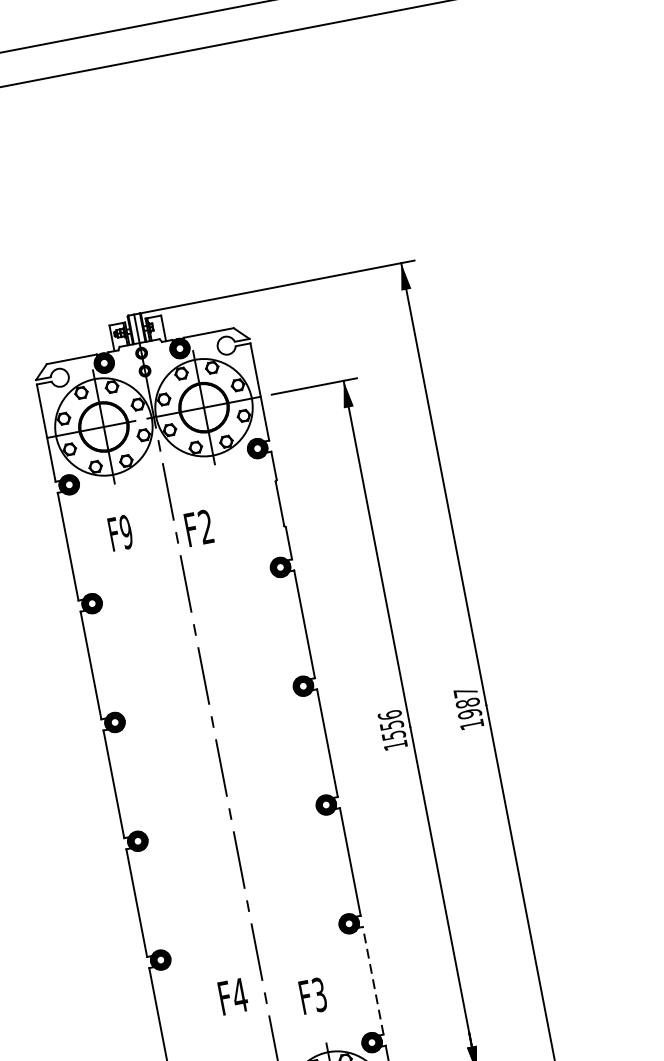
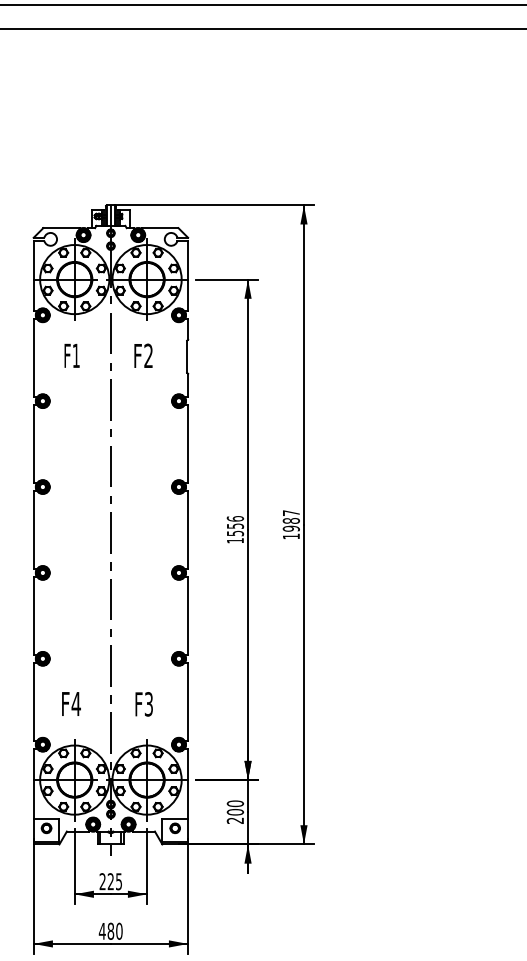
text: (198, 527) -> (143, 355), moved
text: (125, 531) -> (75, 355), F9 -> F1
line: (373, 980) -> (188, 701), dashed -> solid
text: (233, 995) -> (71, 703), moved

